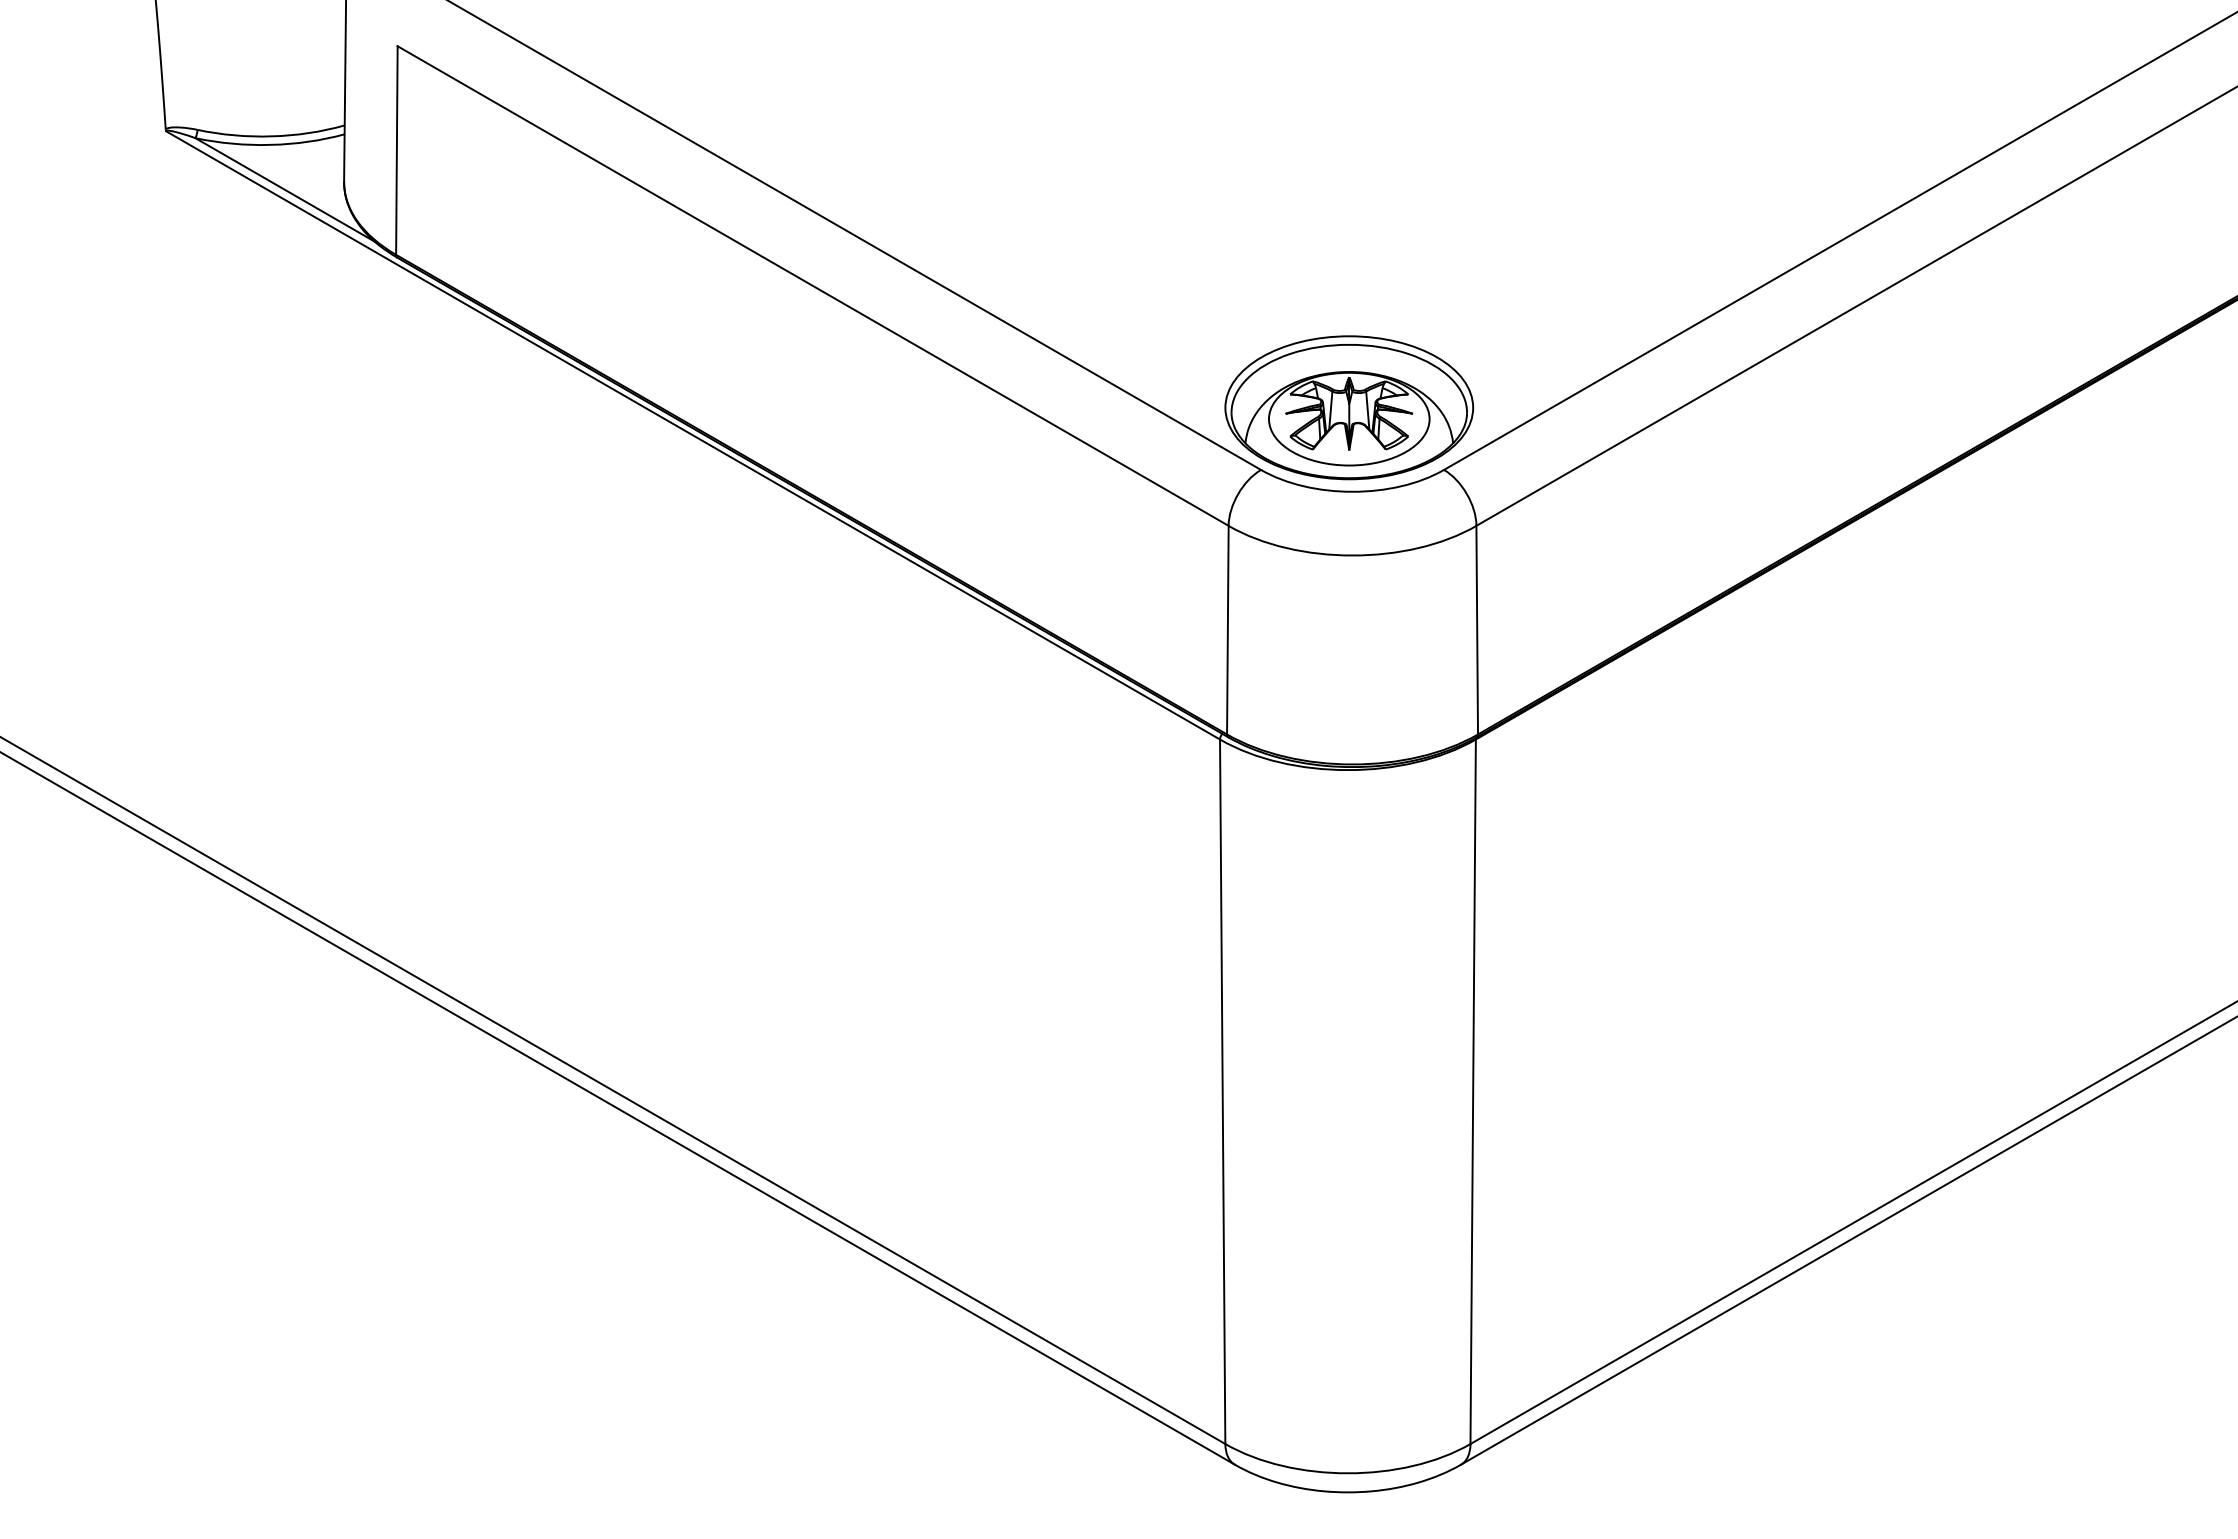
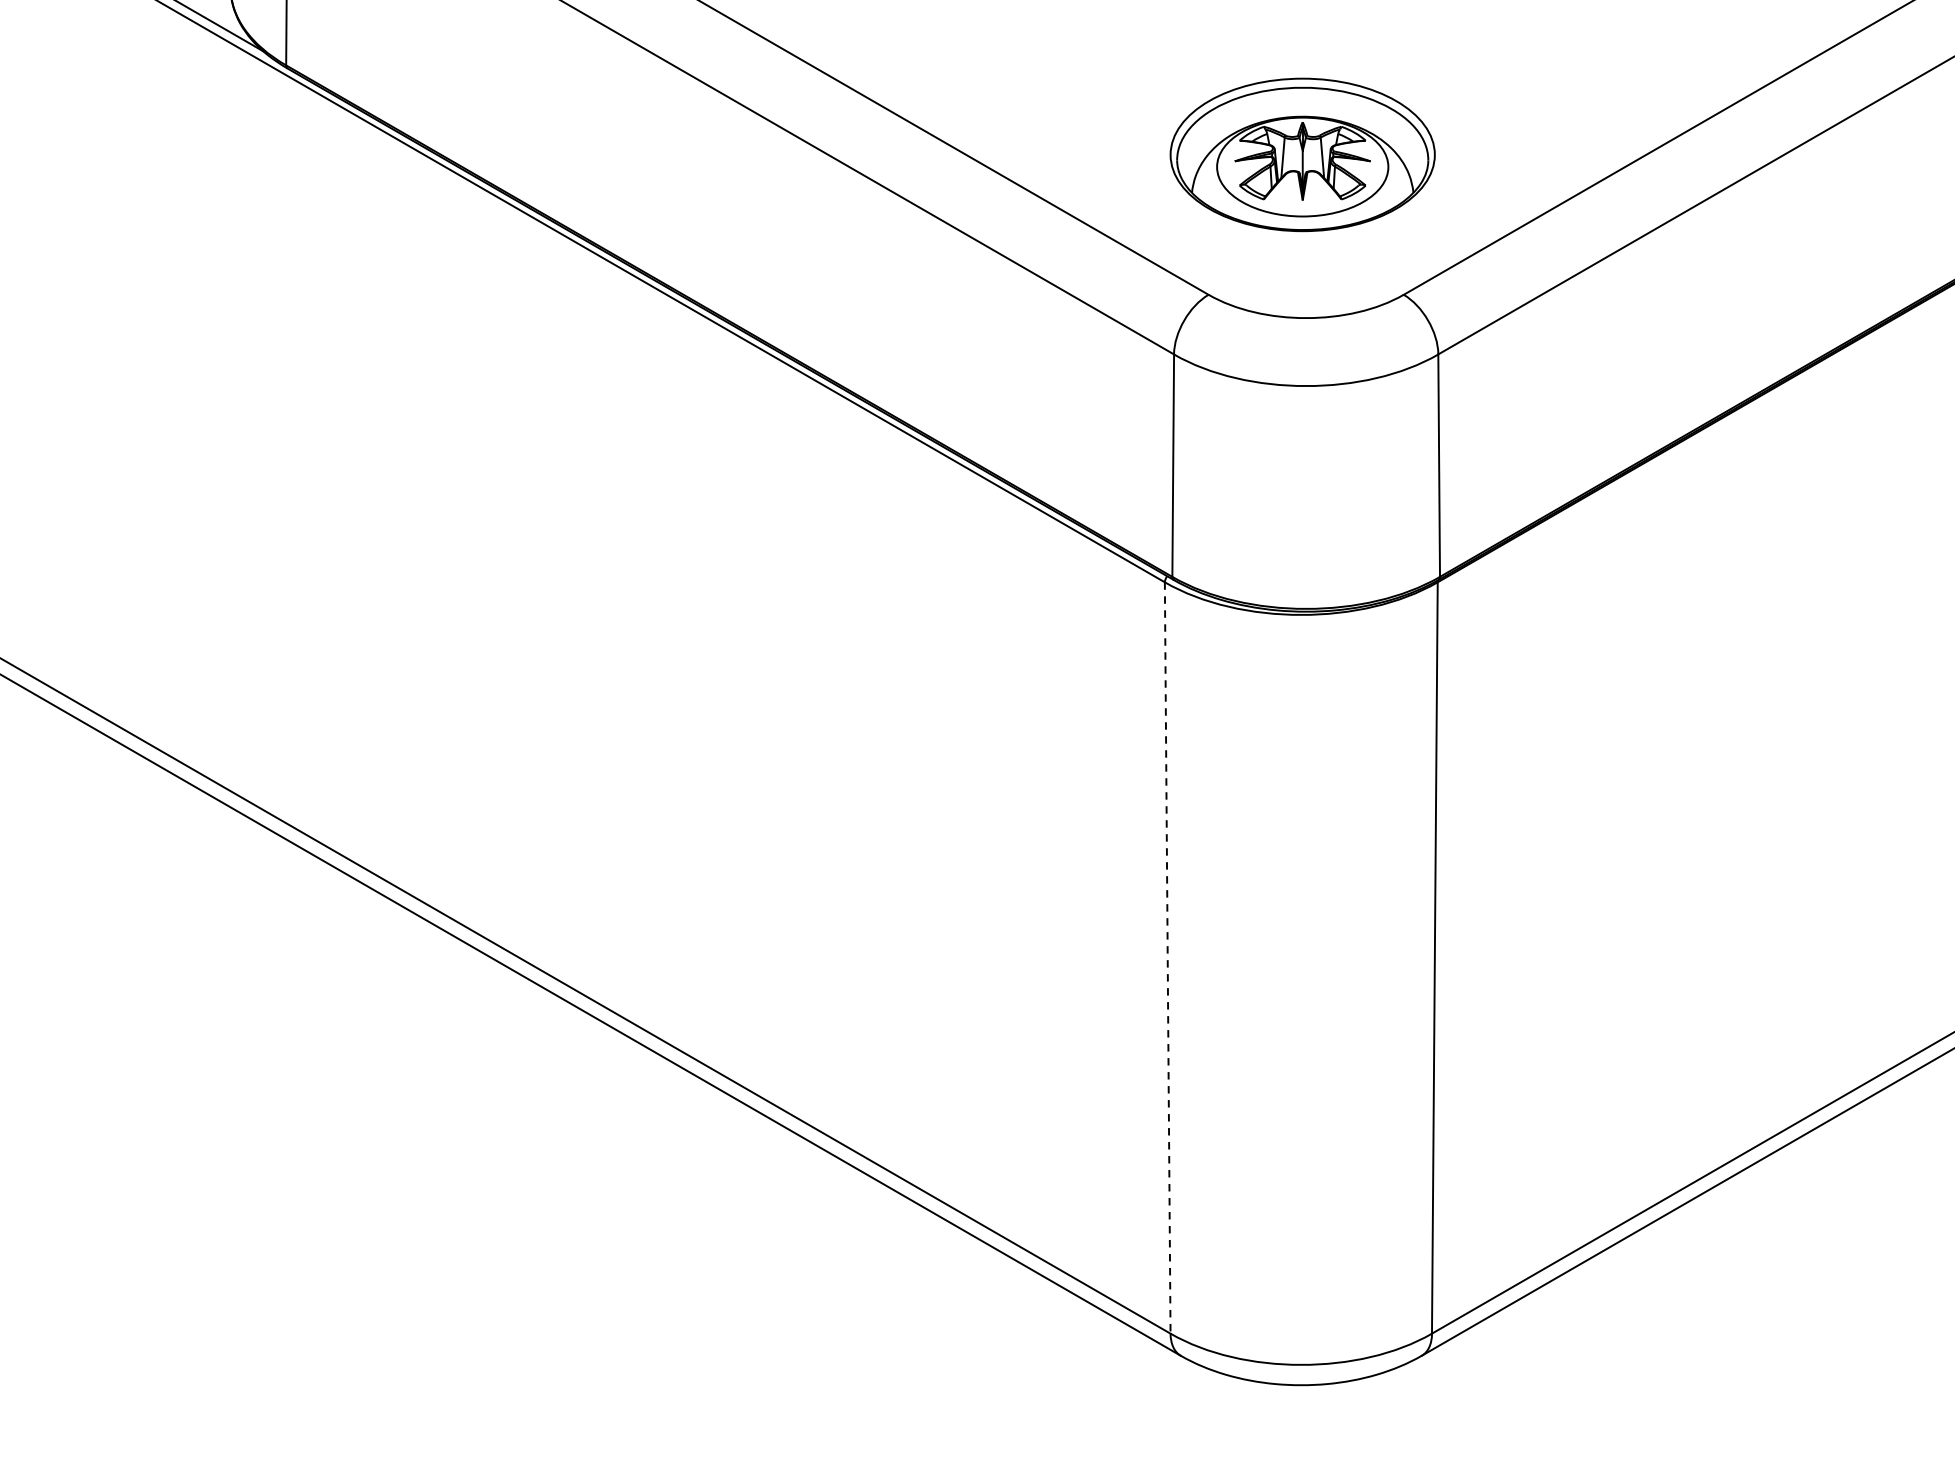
part: (1349, 407) -> (1302, 154), moved
line: (1222, 1092) -> (1167, 958), solid -> dashed

